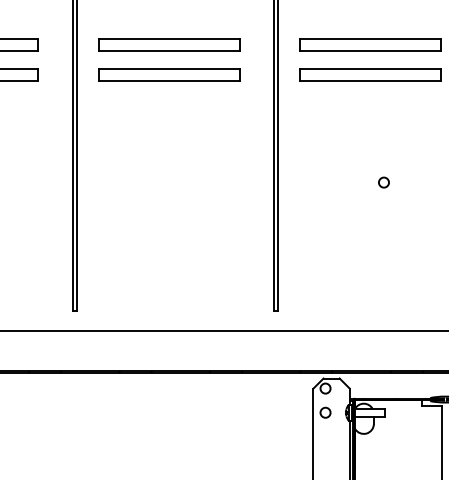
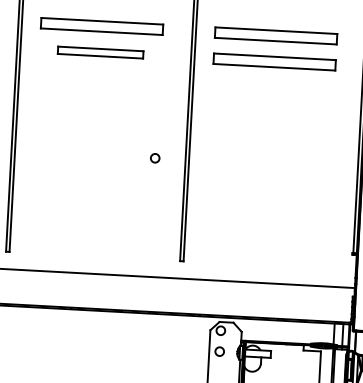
part: (169, 74) -> (100, 52), size x0.7
circle: (383, 182) -> (154, 158), moved

